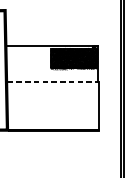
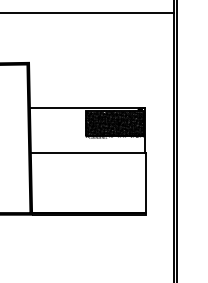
line: (53, 81) -> (89, 152), dashed -> solid

